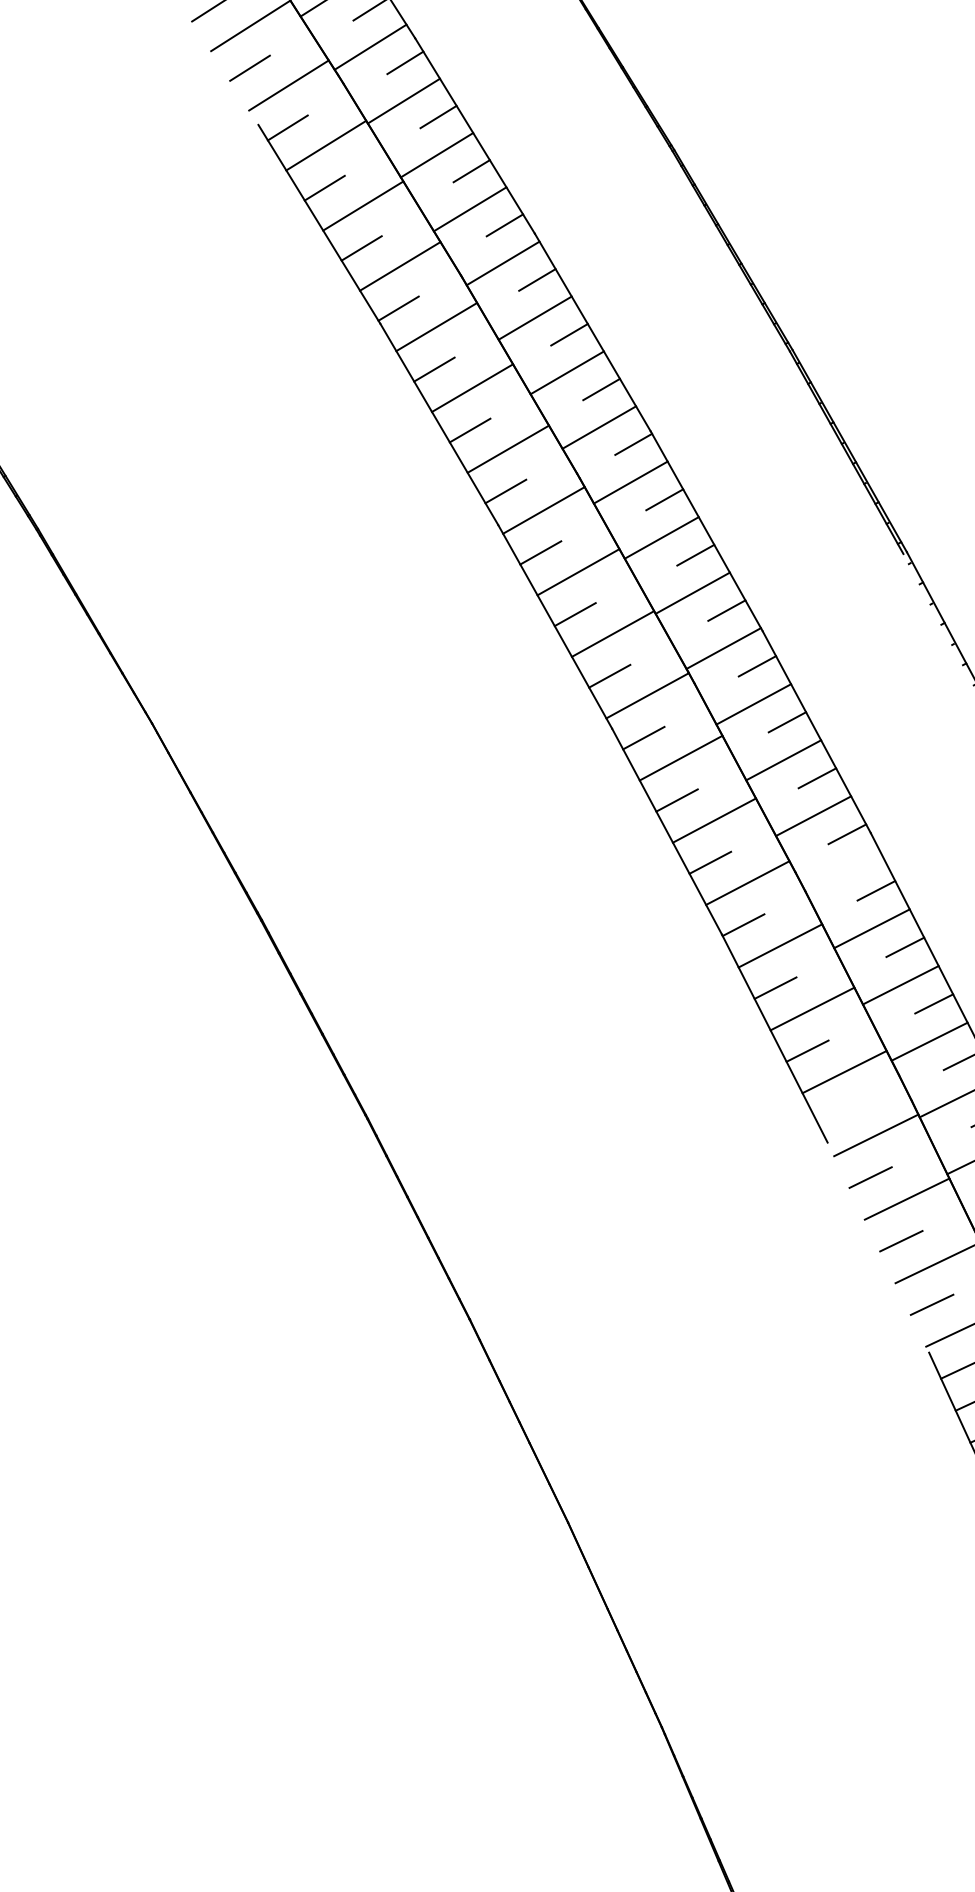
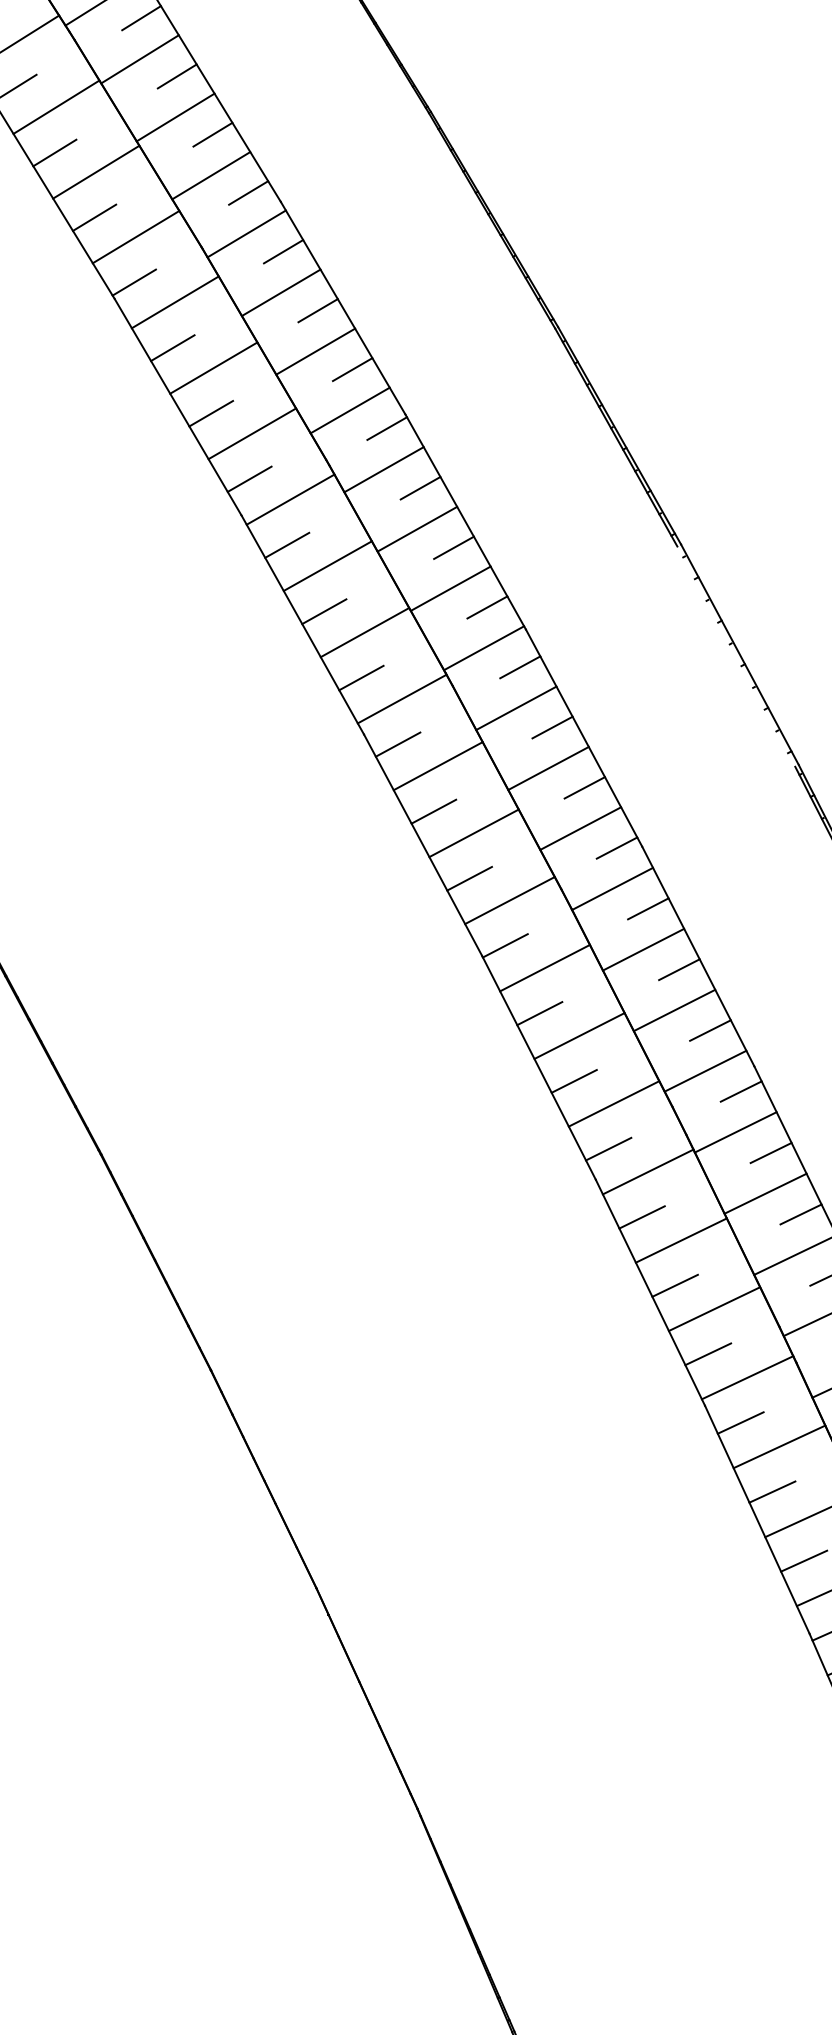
line: (842, 871) -> (611, 888), added
line: (839, 1113) -> (608, 1148), added
line: (878, 1247) -> (650, 1292), added

